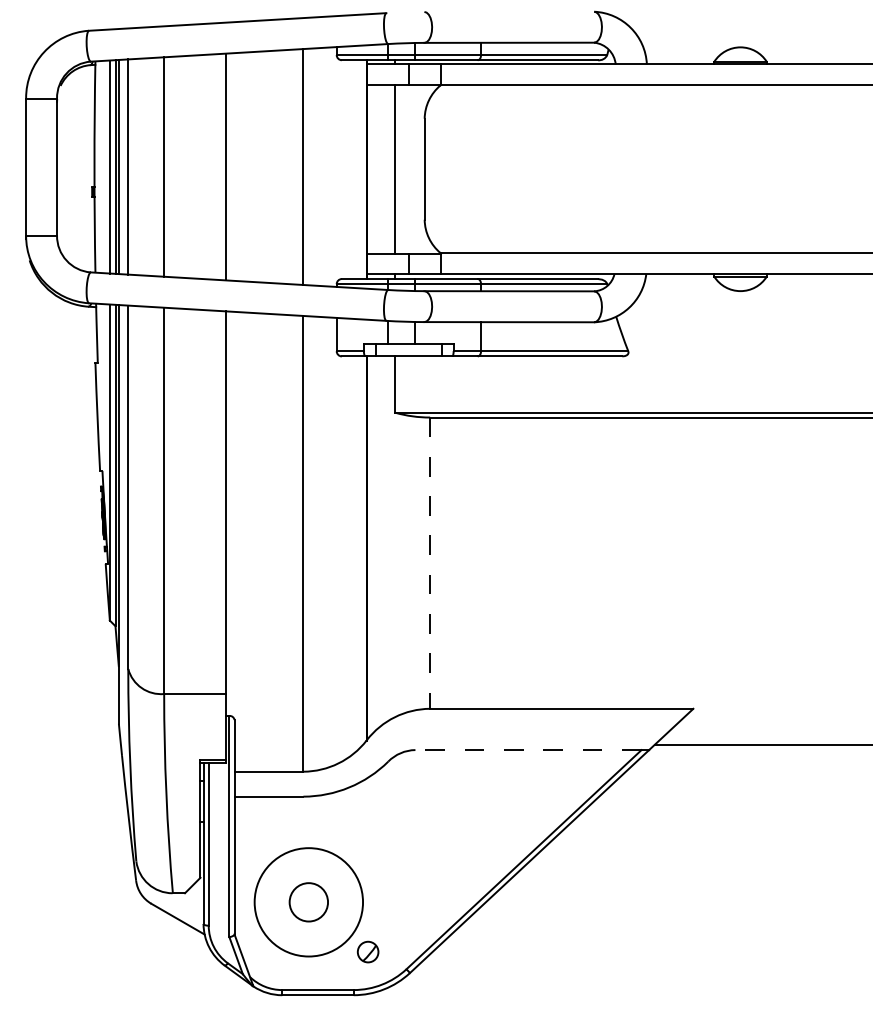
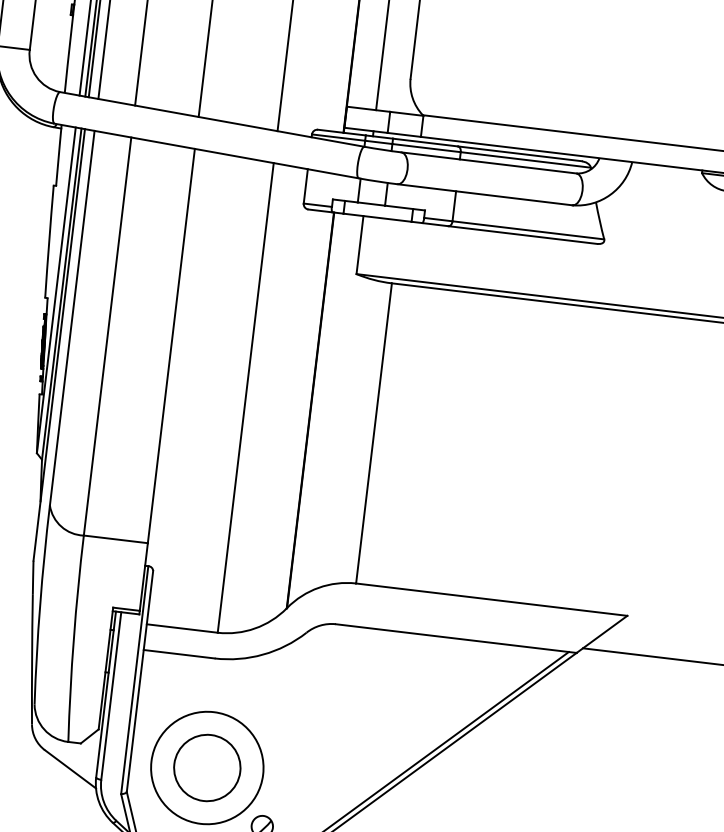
line: (430, 563) -> (374, 433), dashed -> solid
line: (527, 750) -> (451, 638), dashed -> solid
circle: (308, 902) -> (206, 768), size x1.67

